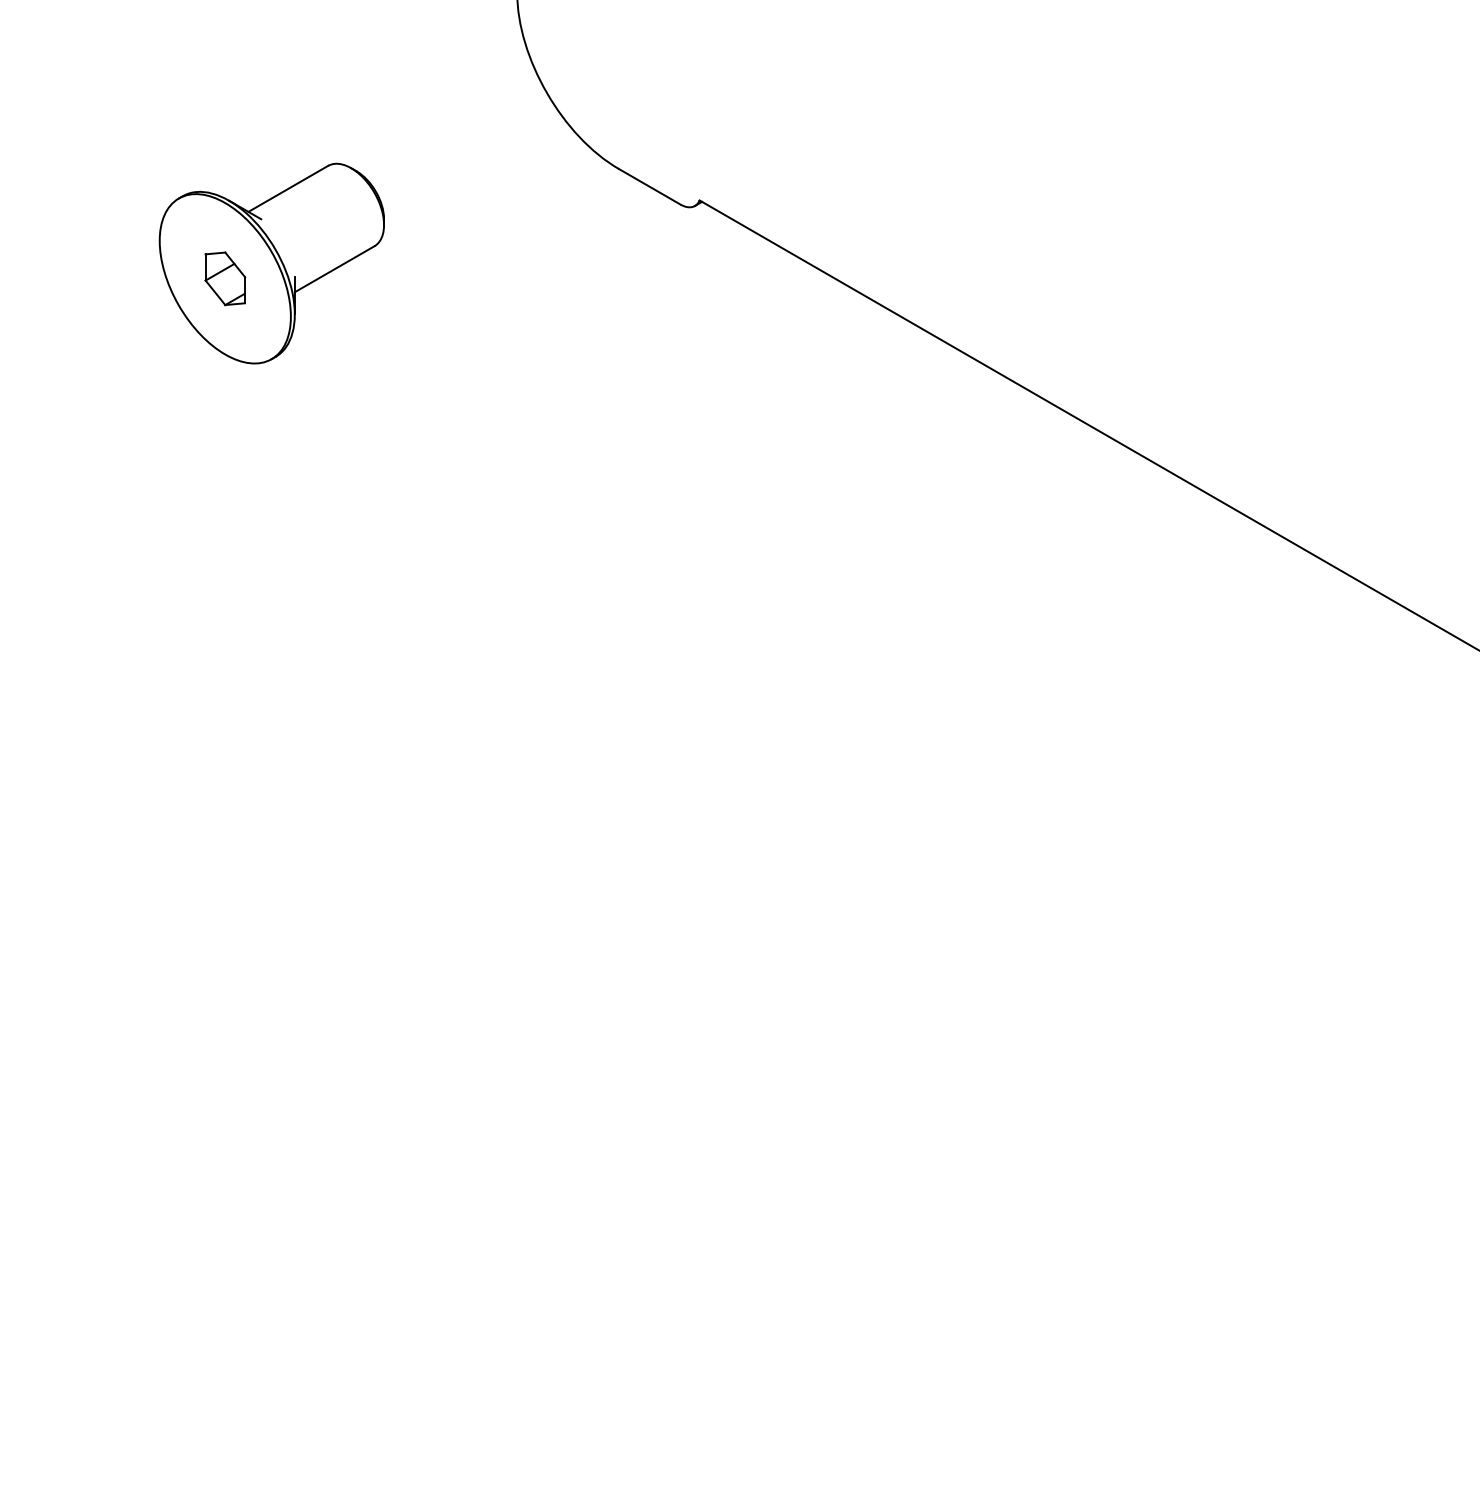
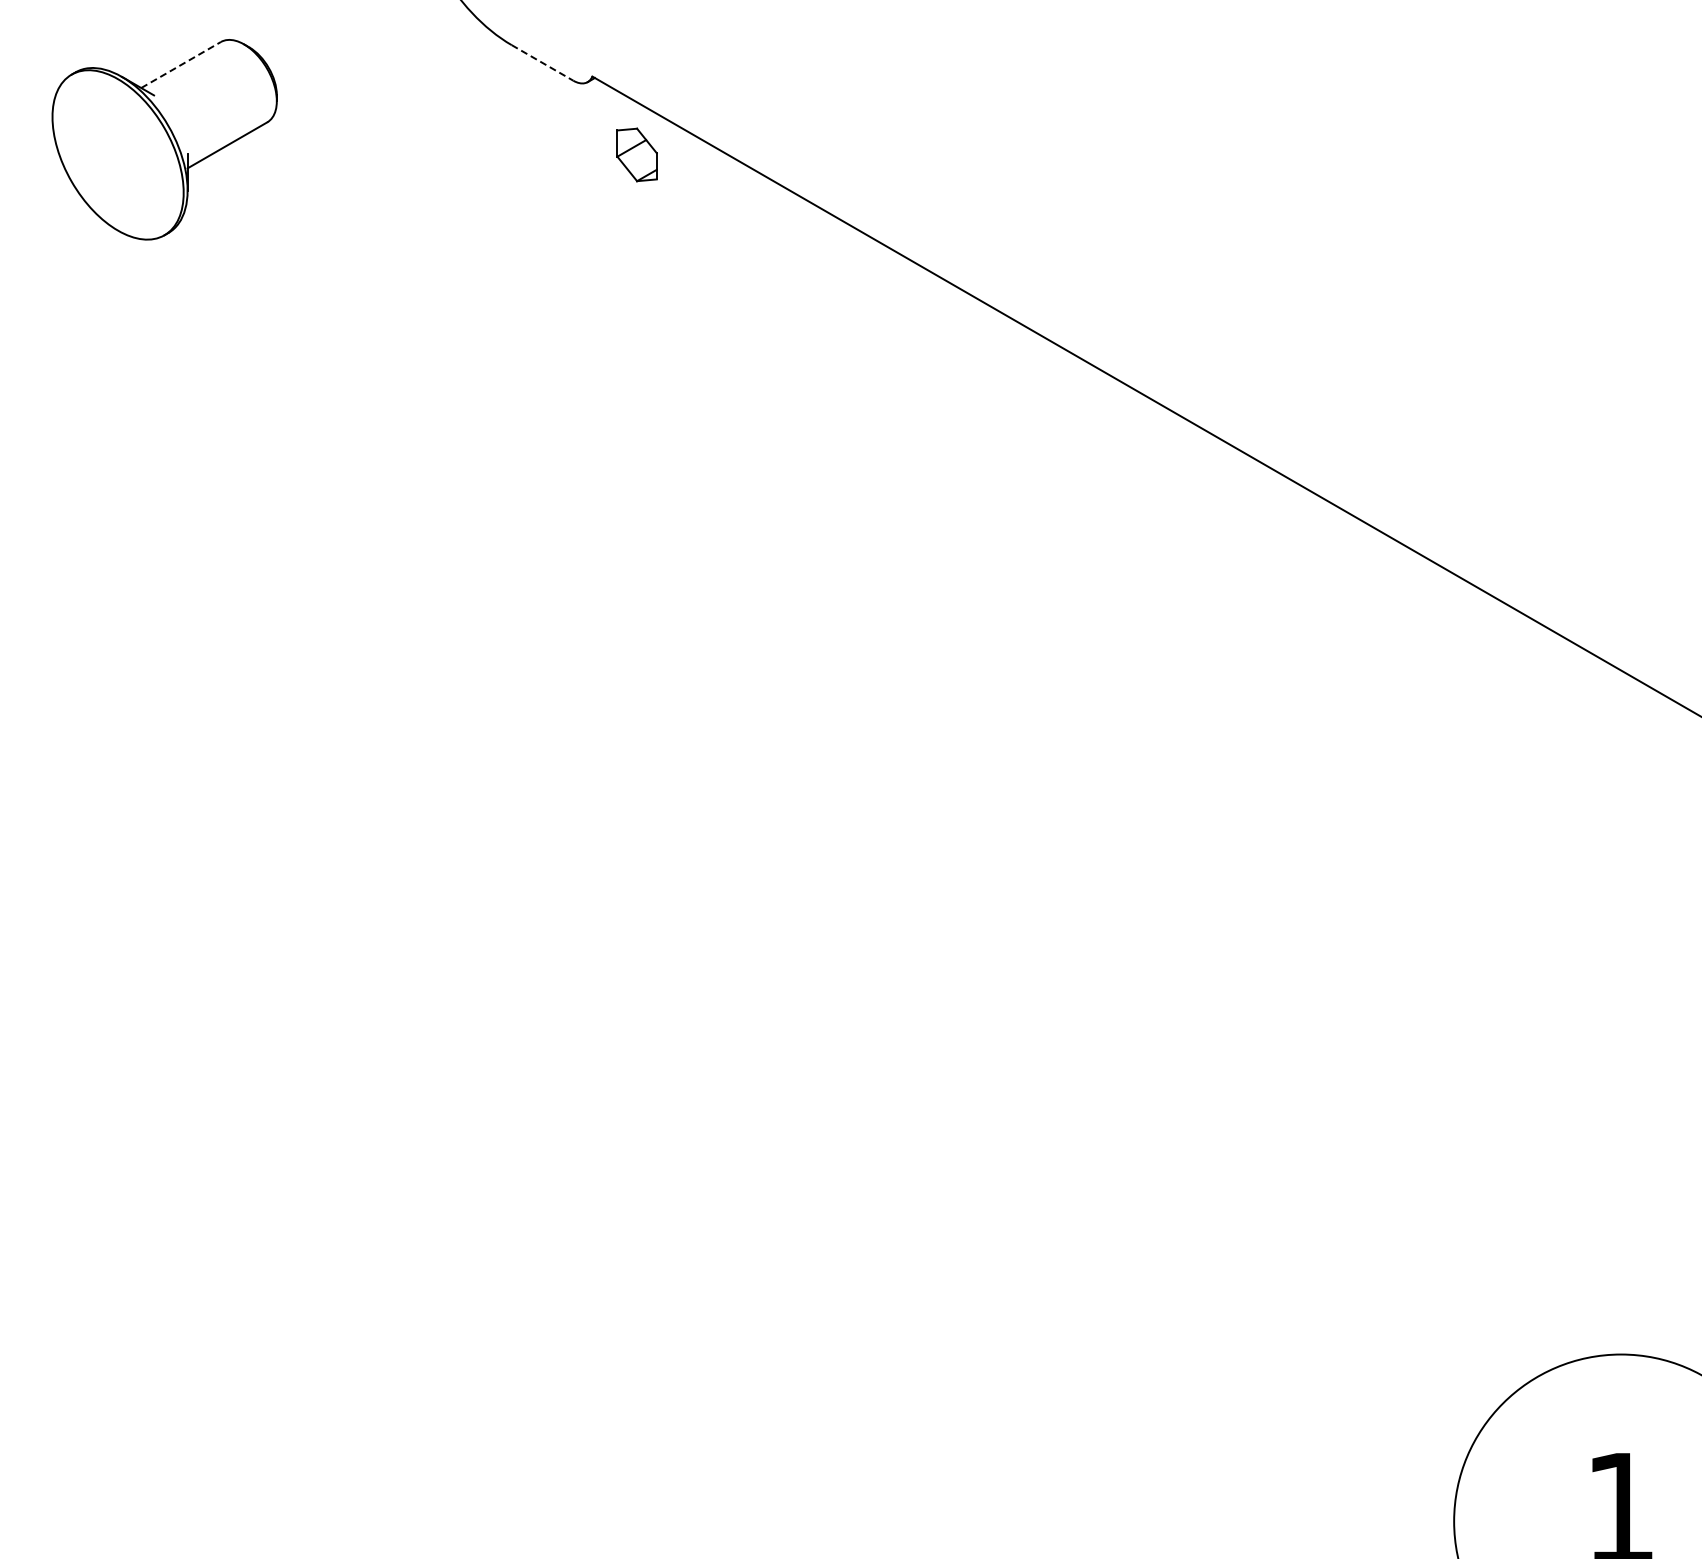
line: (649, 186) -> (542, 62), solid -> dashed
line: (288, 189) -> (181, 65), solid -> dashed
part: (224, 278) -> (636, 154), moved

